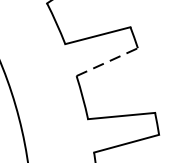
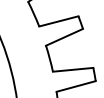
line: (107, 62) -> (64, 37), dashed -> solid

